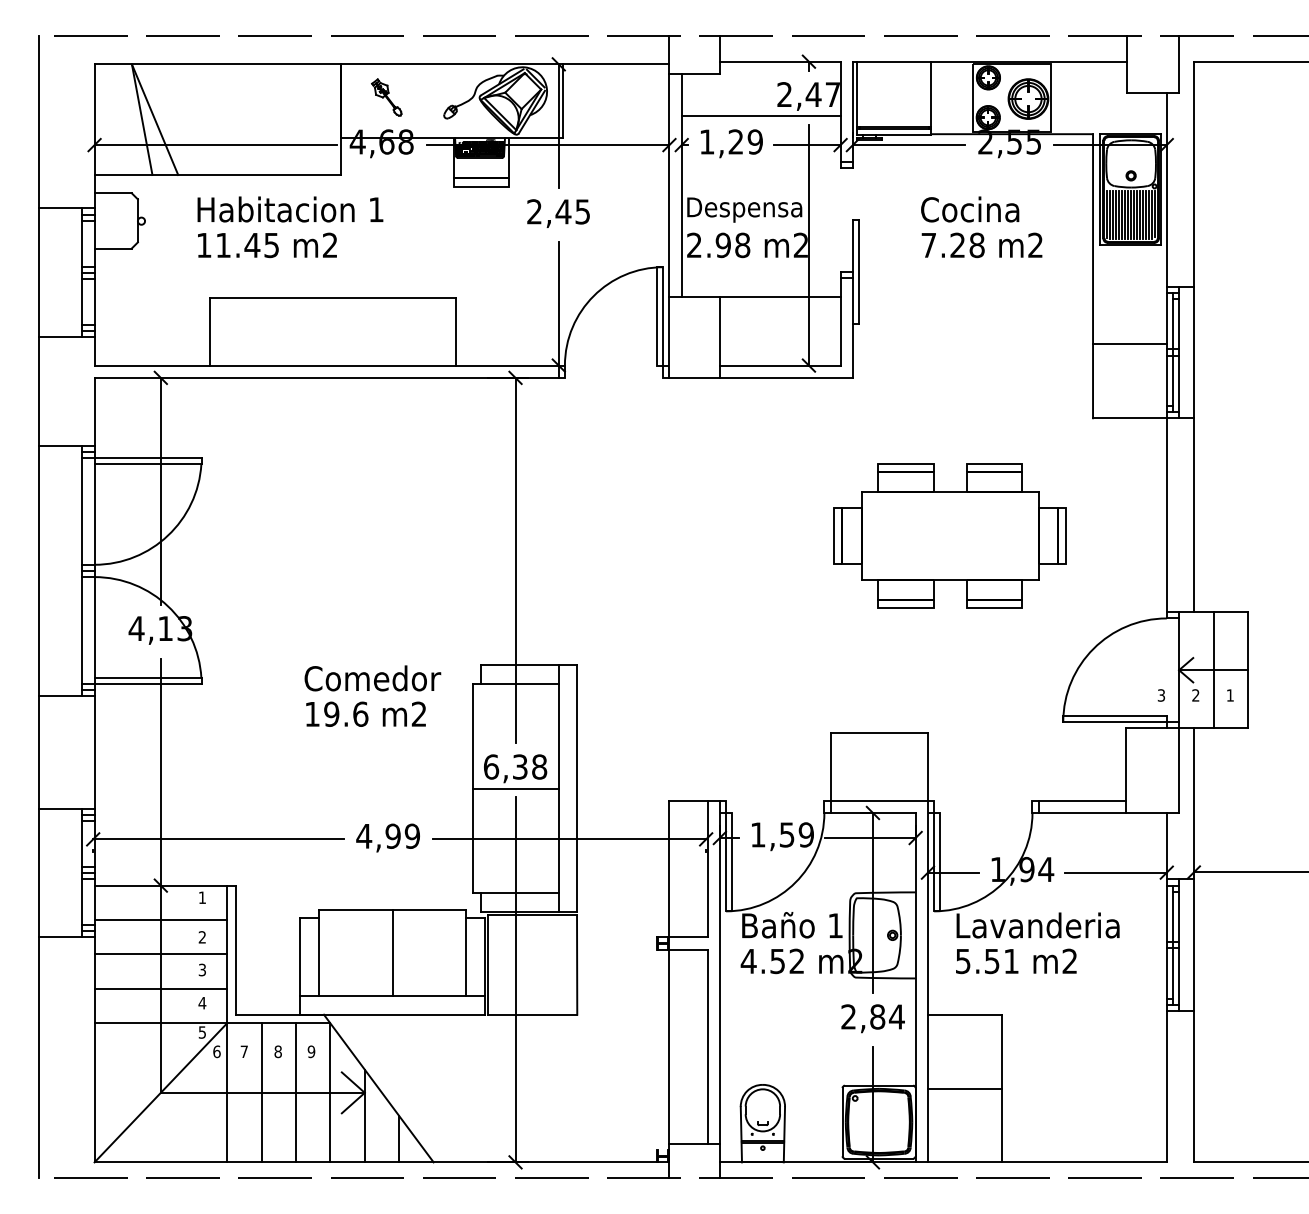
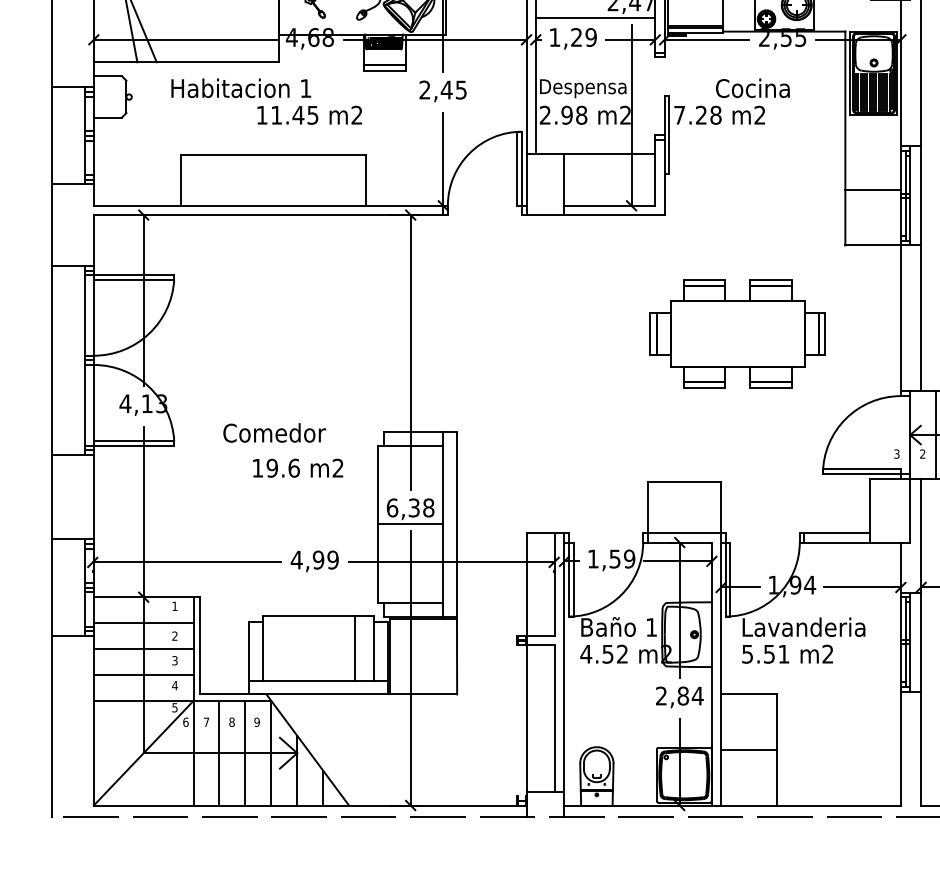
text: (267, 245) -> (309, 115), moved
text: (981, 245) -> (719, 115), moved
text: (372, 678) -> (274, 433), moved
line: (392, 953) -> (354, 648), moved

